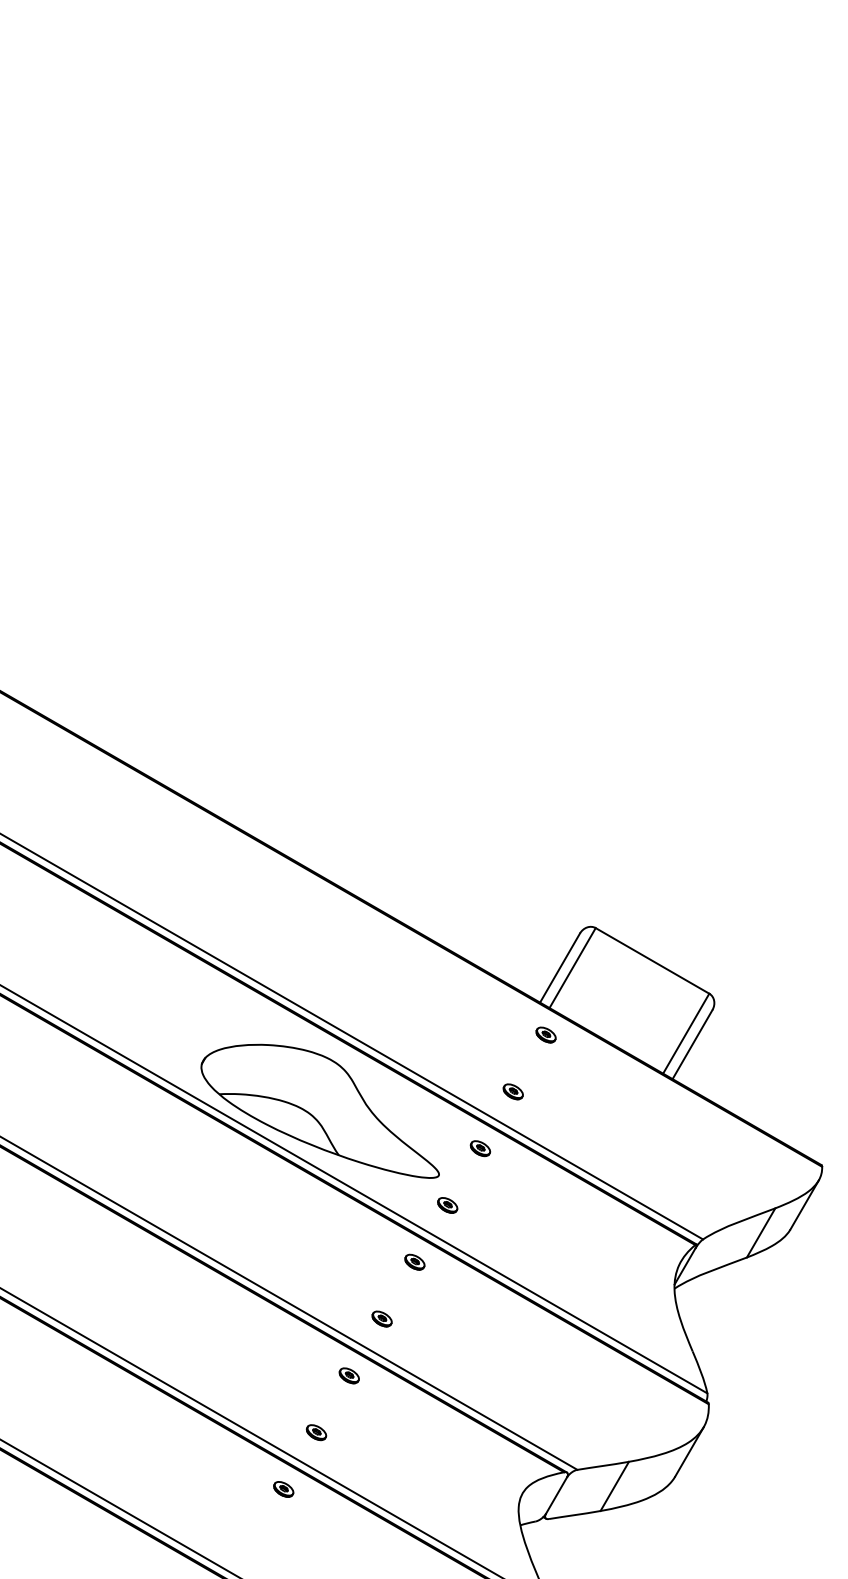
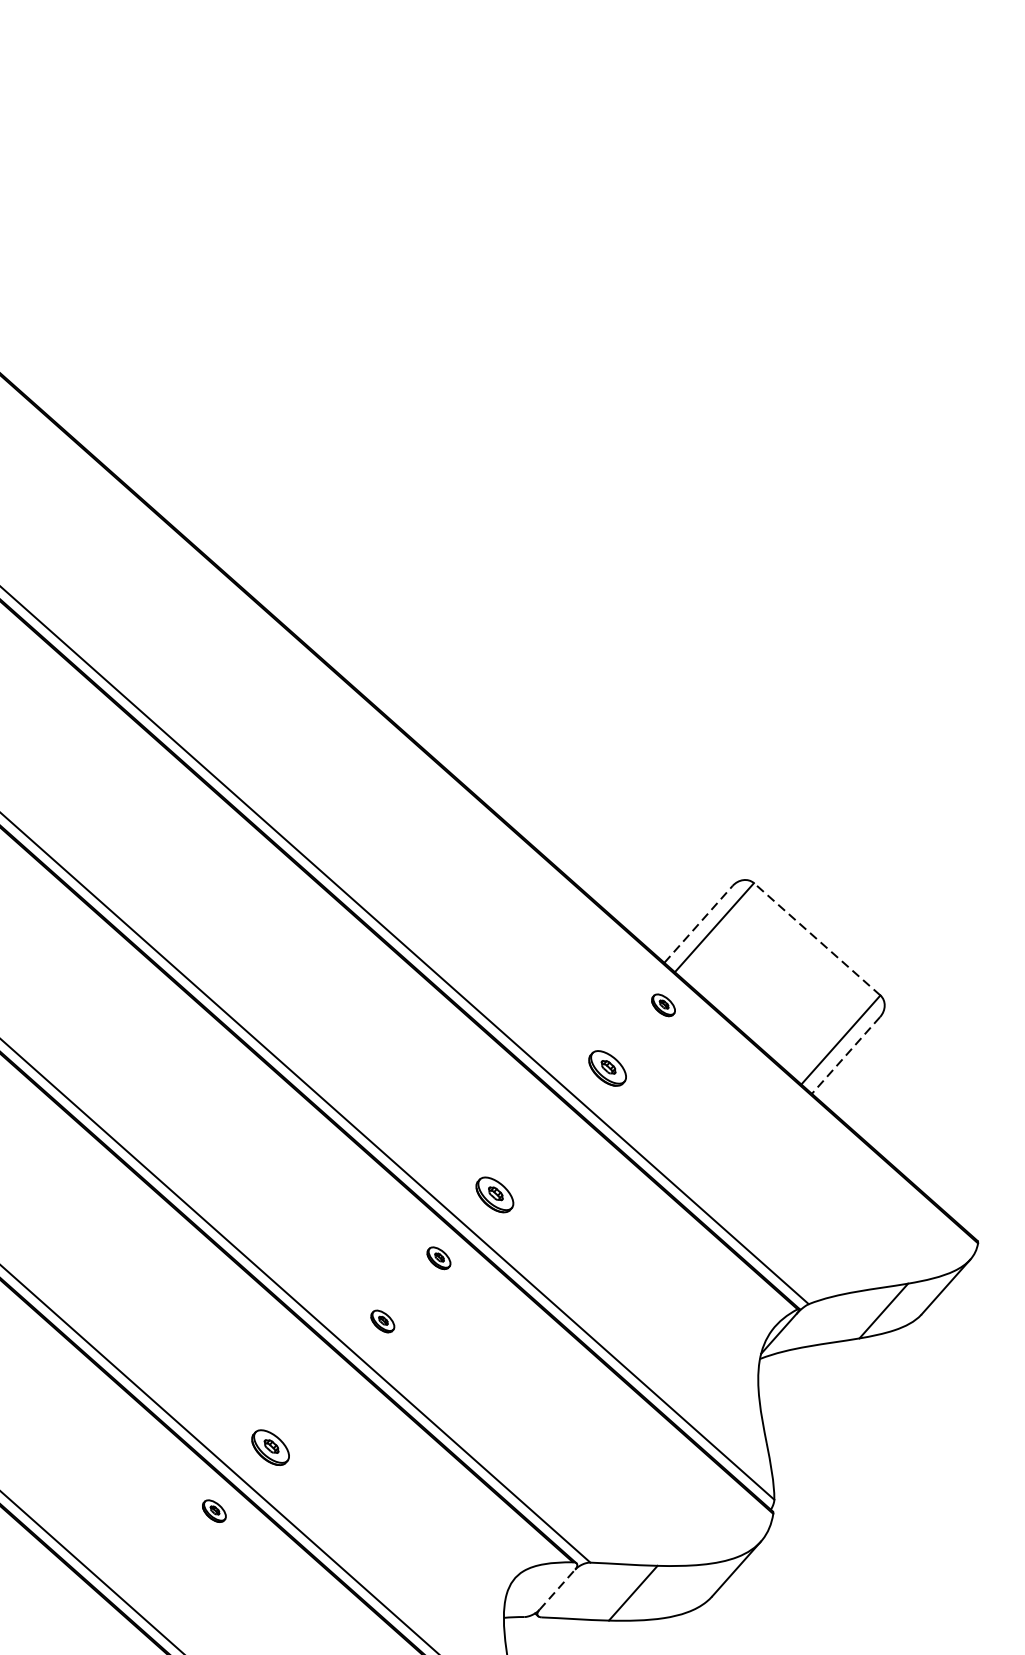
line: (652, 960) -> (817, 938), solid -> dashed
line: (560, 968) -> (699, 925), solid -> dashed
line: (692, 1044) -> (846, 1055), solid -> dashed
part: (512, 1091) -> (606, 1067), size x1.6
part: (319, 1110) -> (357, 1041), removed
part: (480, 1148) -> (551, 1131), removed
part: (447, 1205) -> (494, 1195), size x1.6
part: (348, 1375) -> (325, 1384), removed
part: (316, 1432) -> (270, 1447), size x1.6
line: (556, 1495) -> (557, 1589), solid -> dashed

